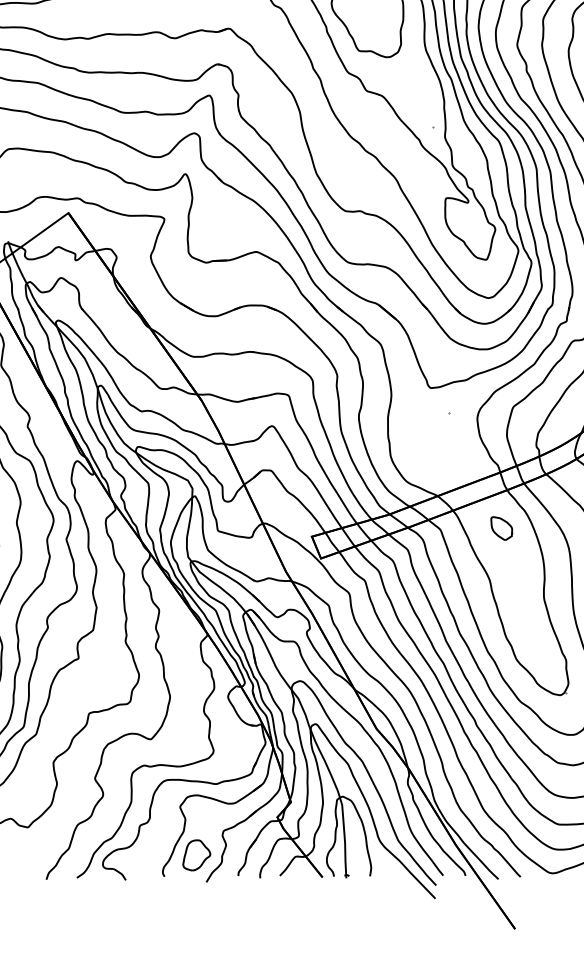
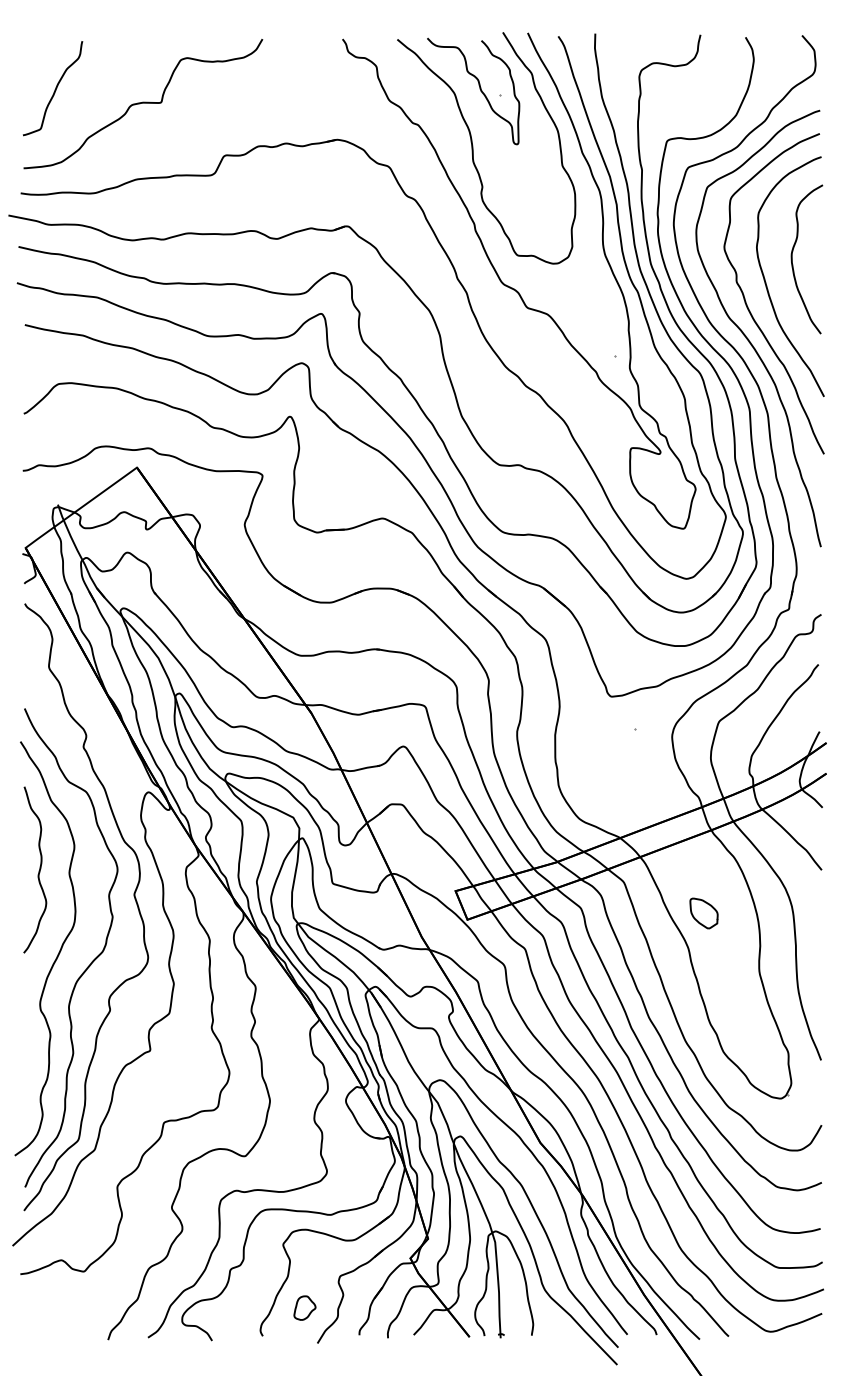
part: (501, 528) -> (703, 913), moved
part: (196, 854) -> (304, 1307), size x0.6

